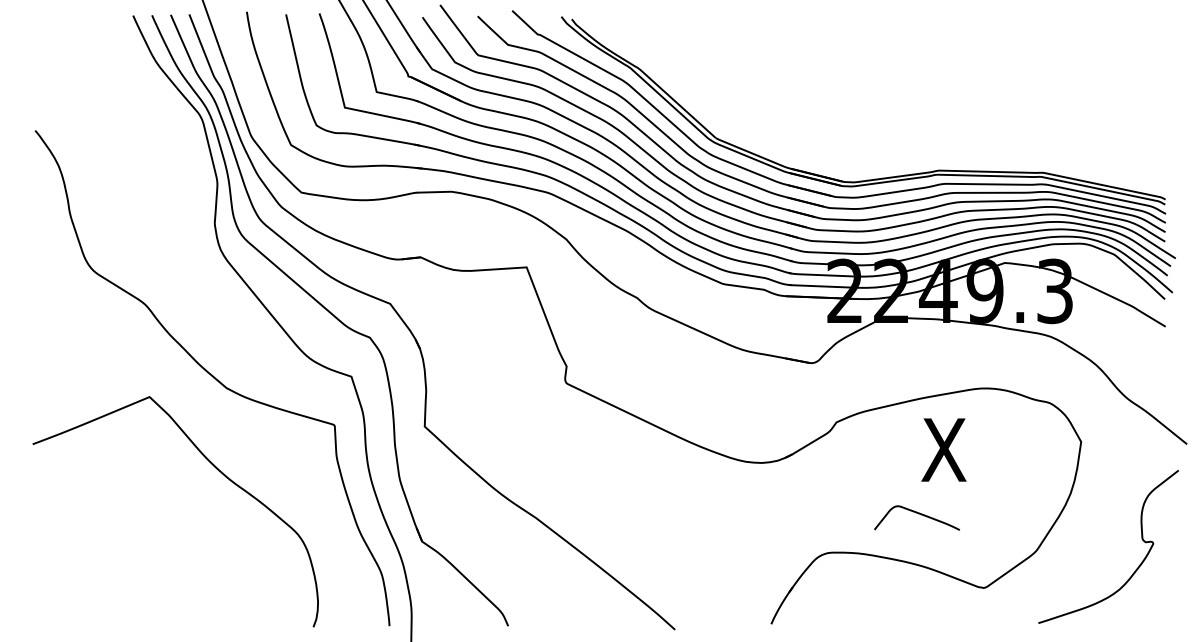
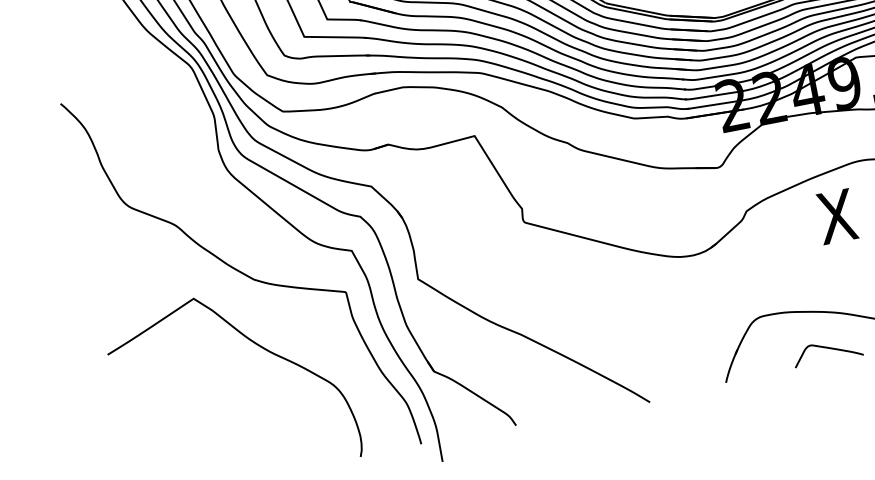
curve: (918, 514) -> (828, 348), moved

